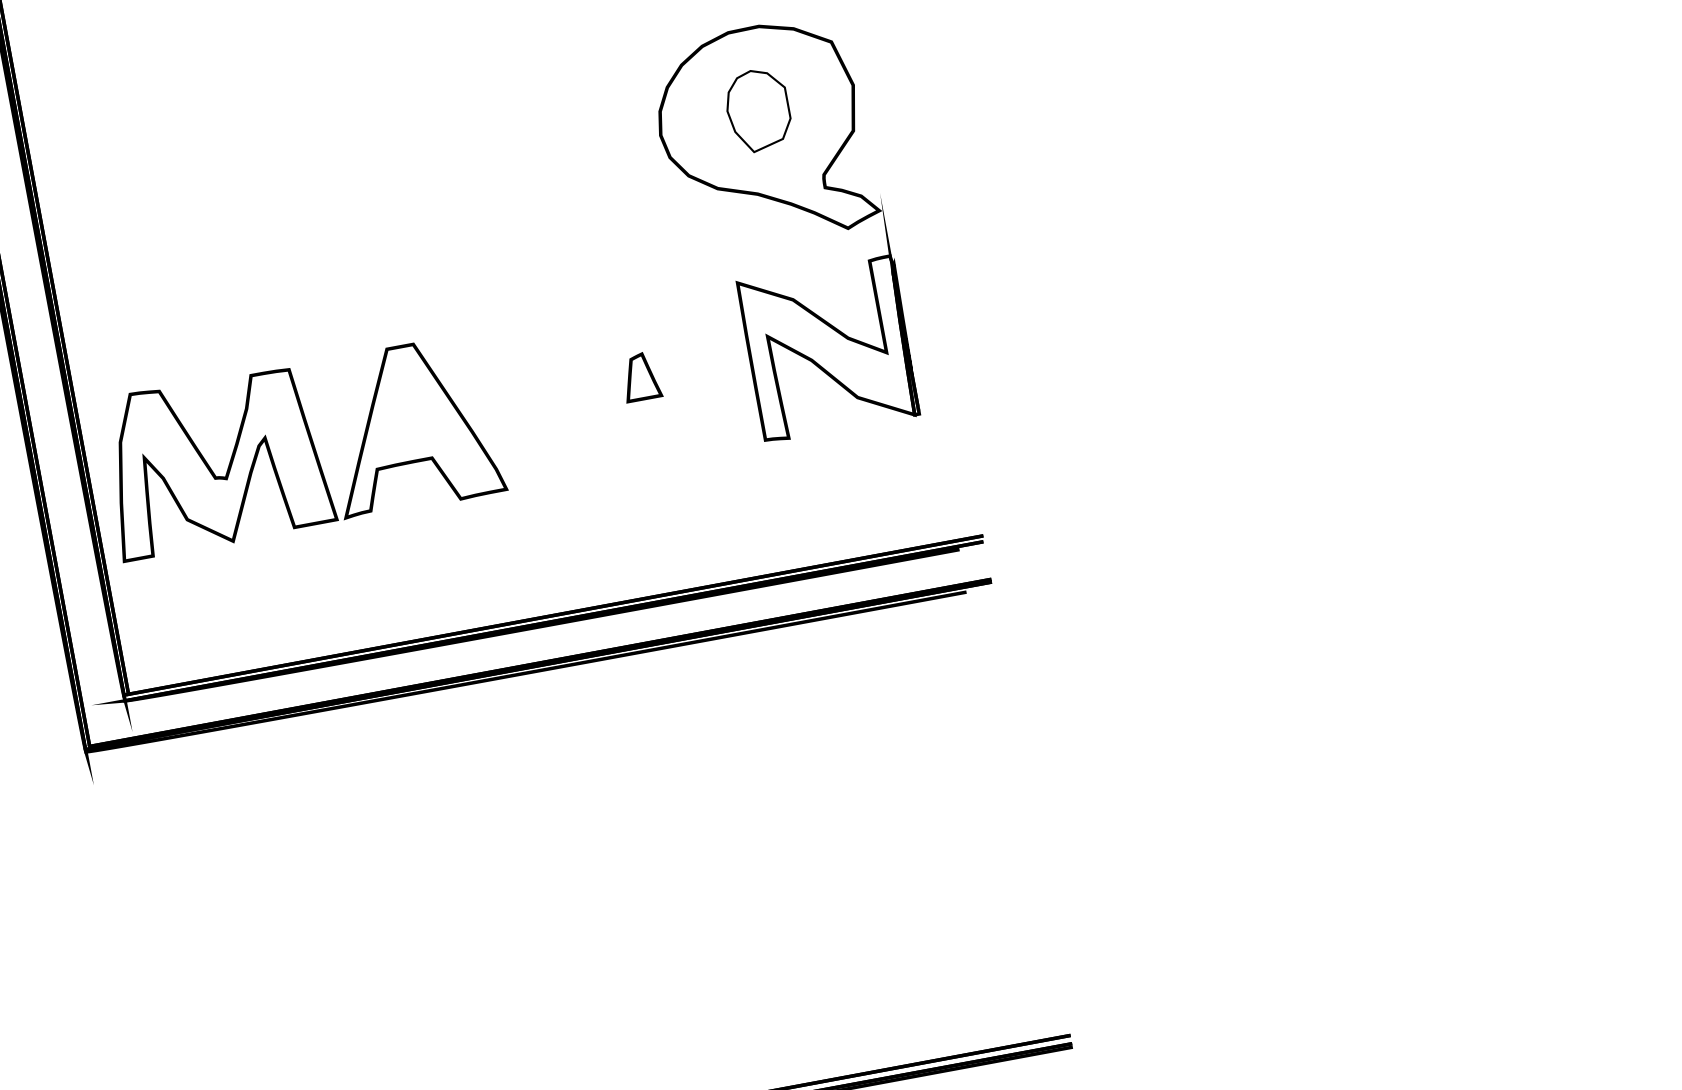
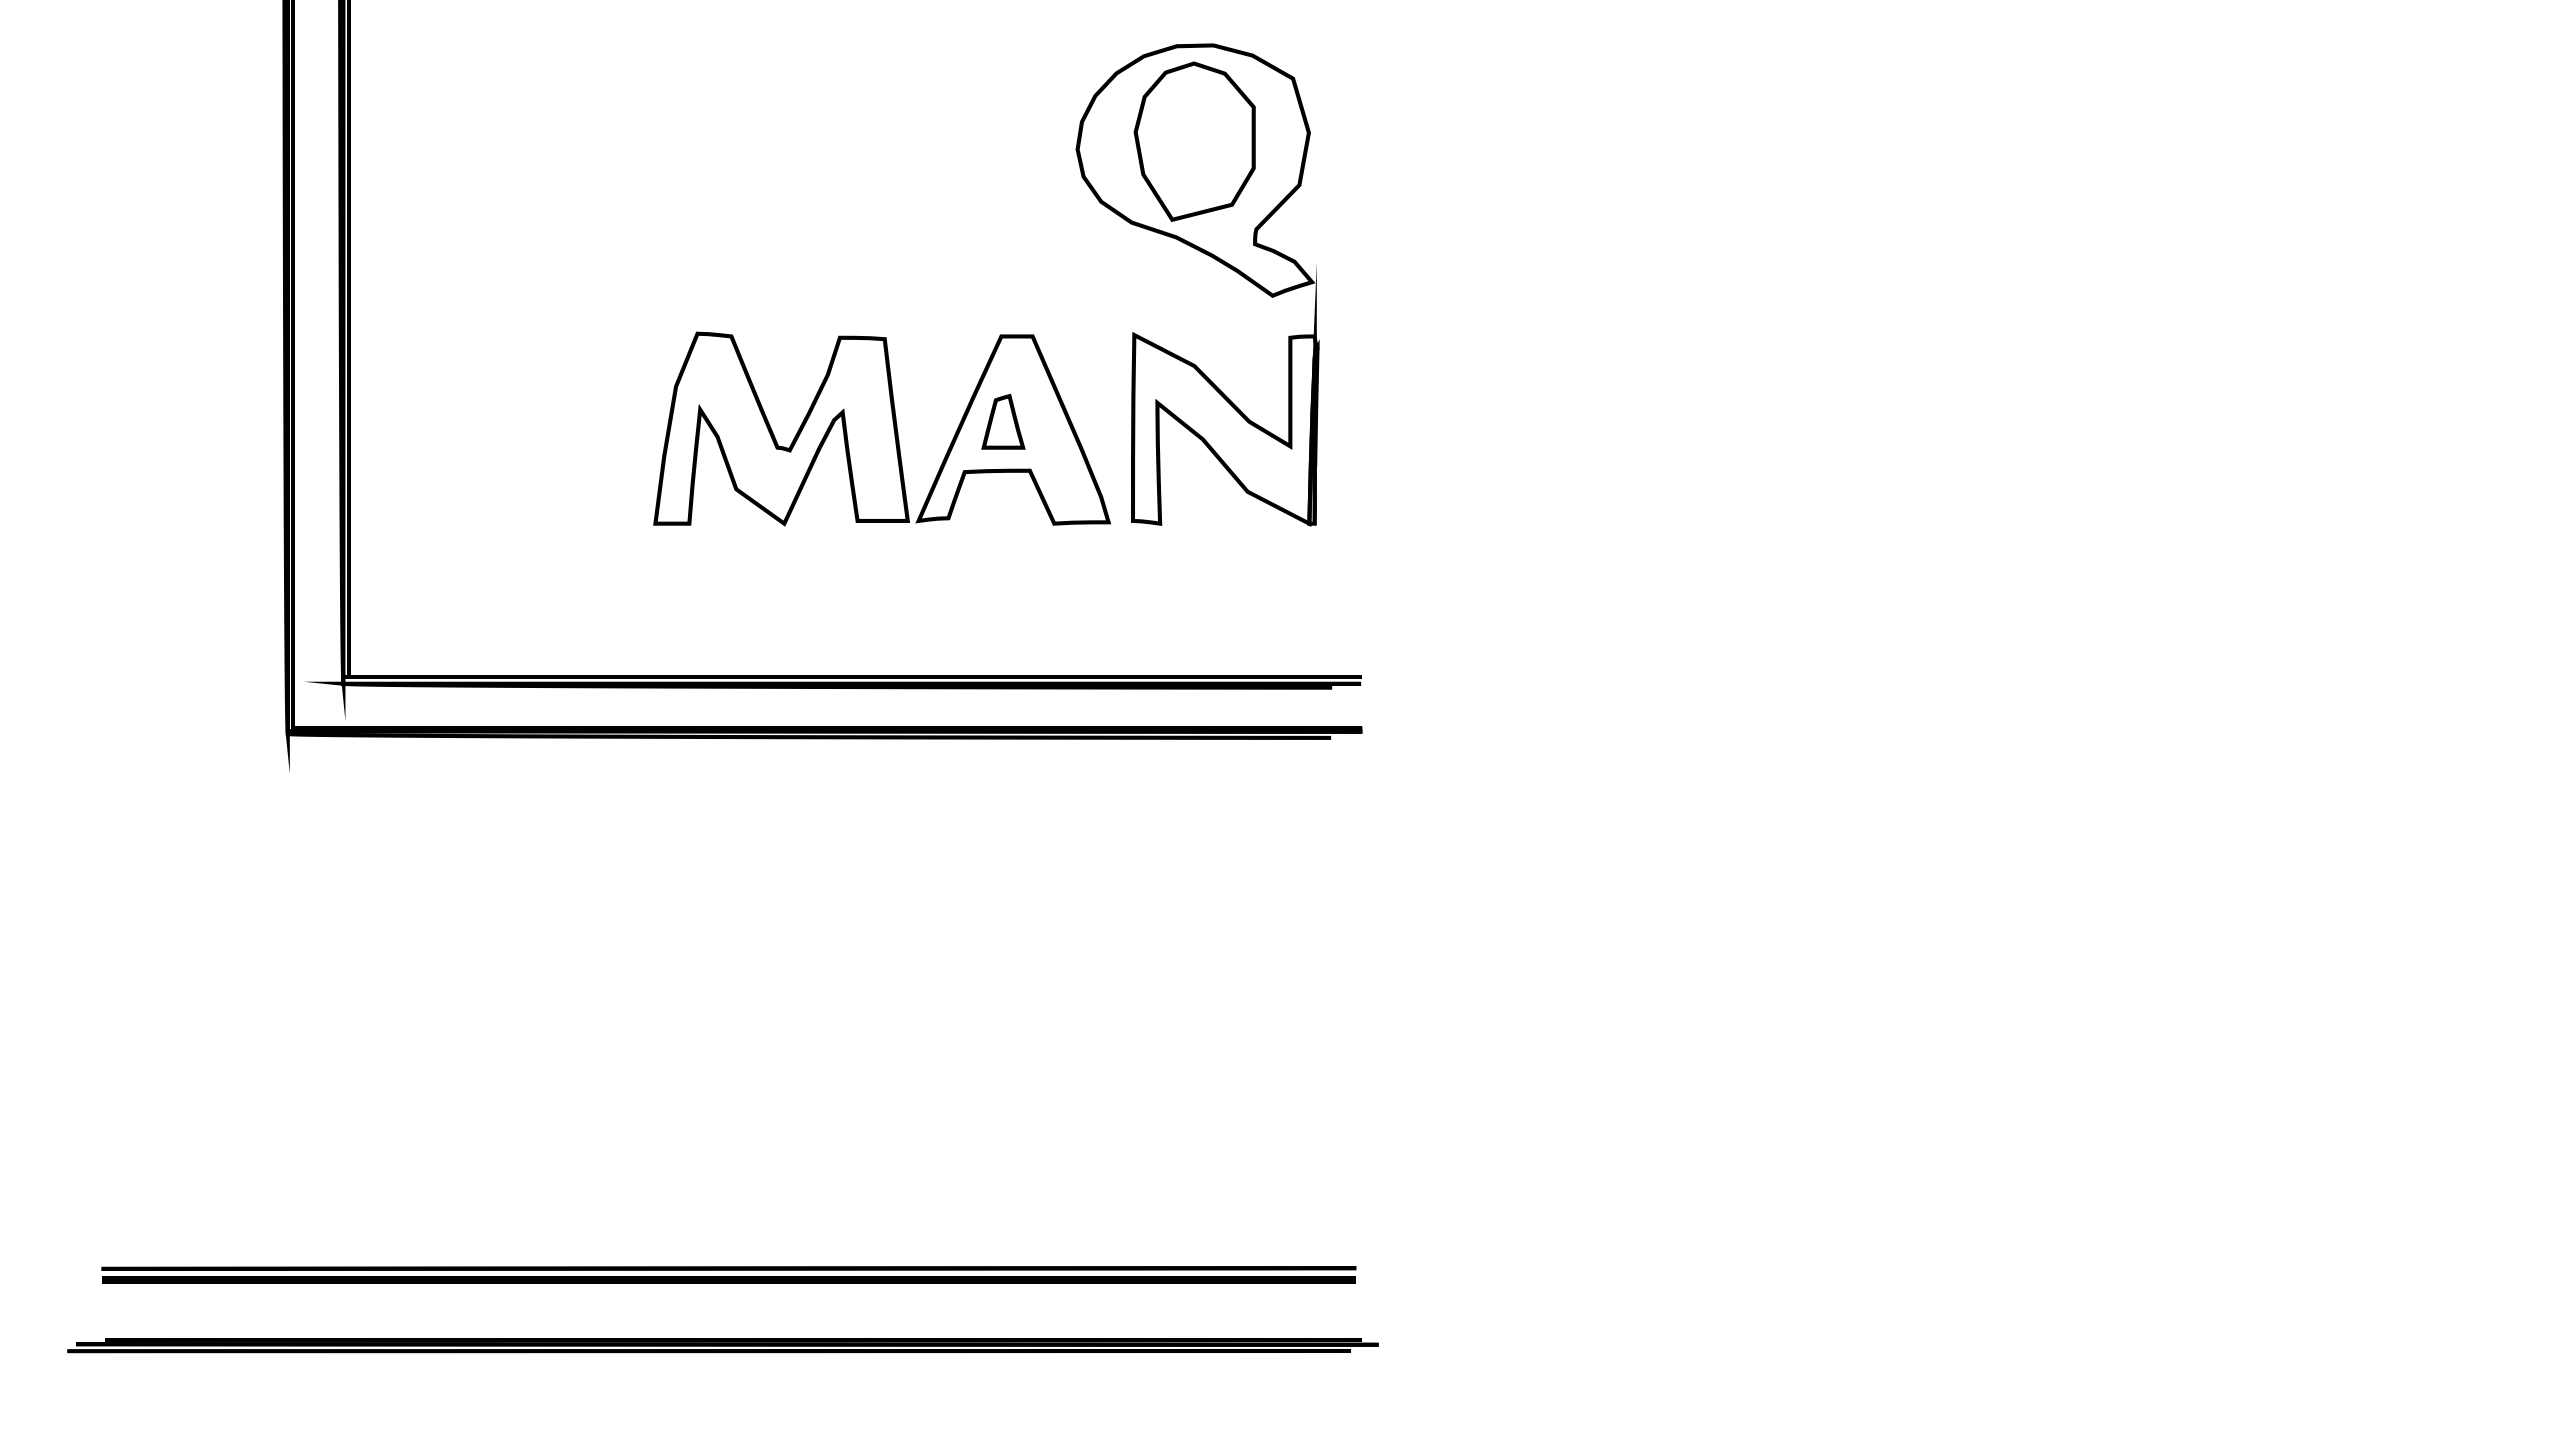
part: (758, 110) -> (1194, 141), size x1.67
part: (300, 445) -> (881, 428), moved

